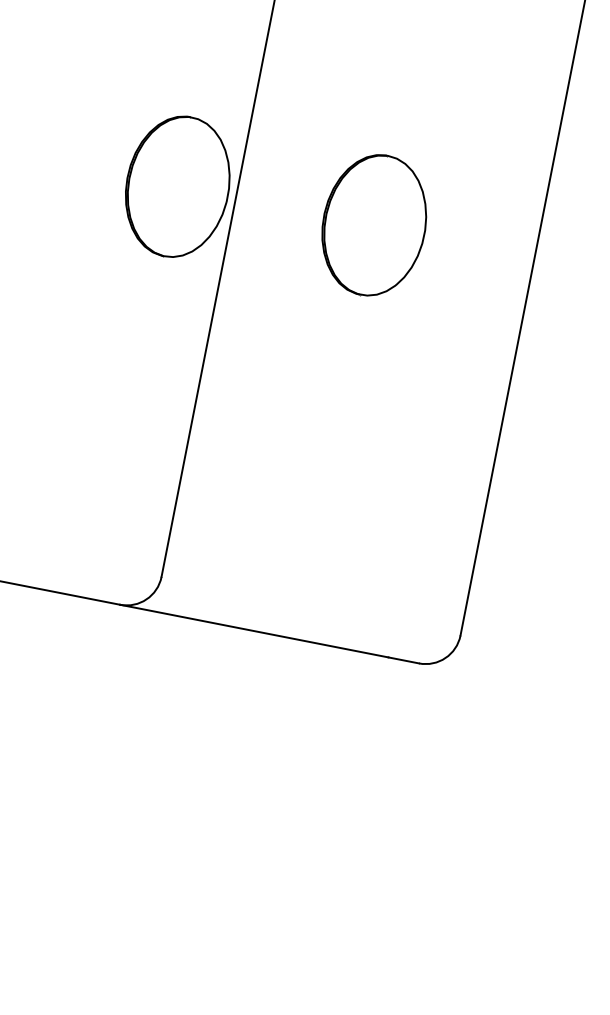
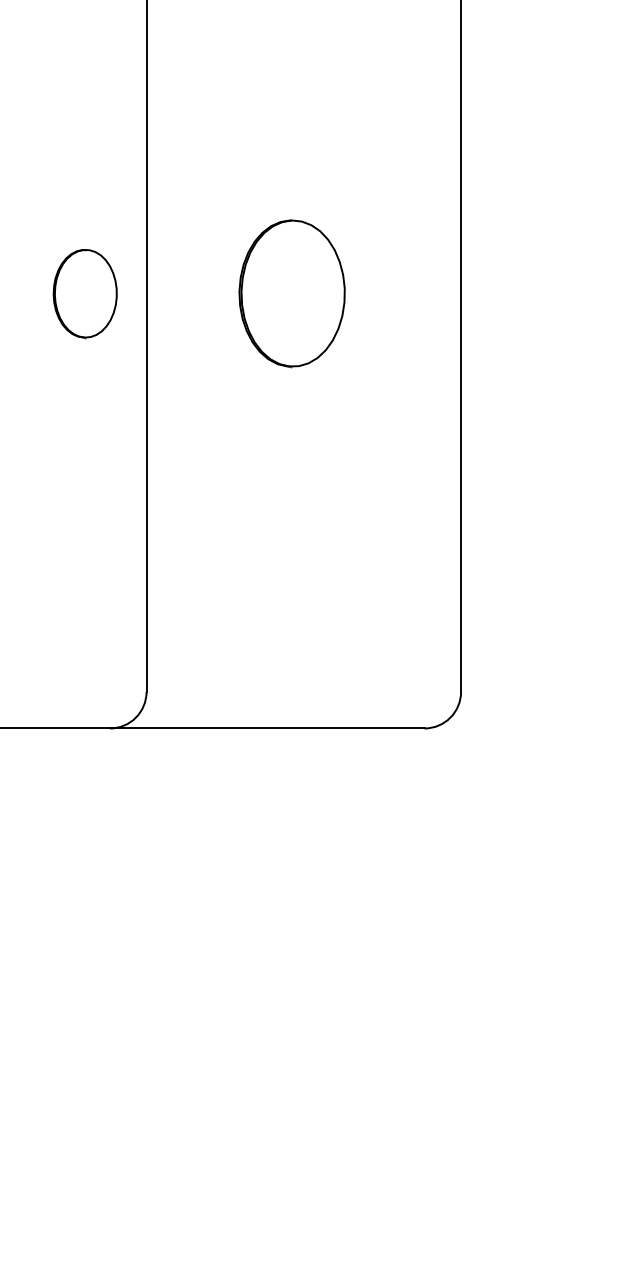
part: (176, 186) -> (84, 293), size x0.6

